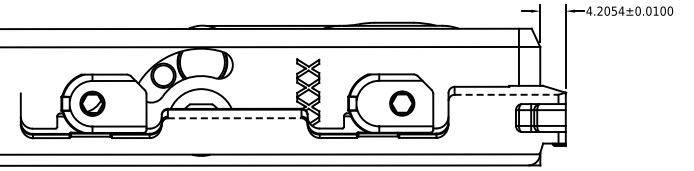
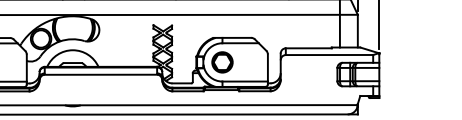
line: (506, 94) -> (329, 54), dashed -> solid
part: (402, 103) -> (222, 62), moved
line: (234, 118) -> (100, 74), dashed -> solid

